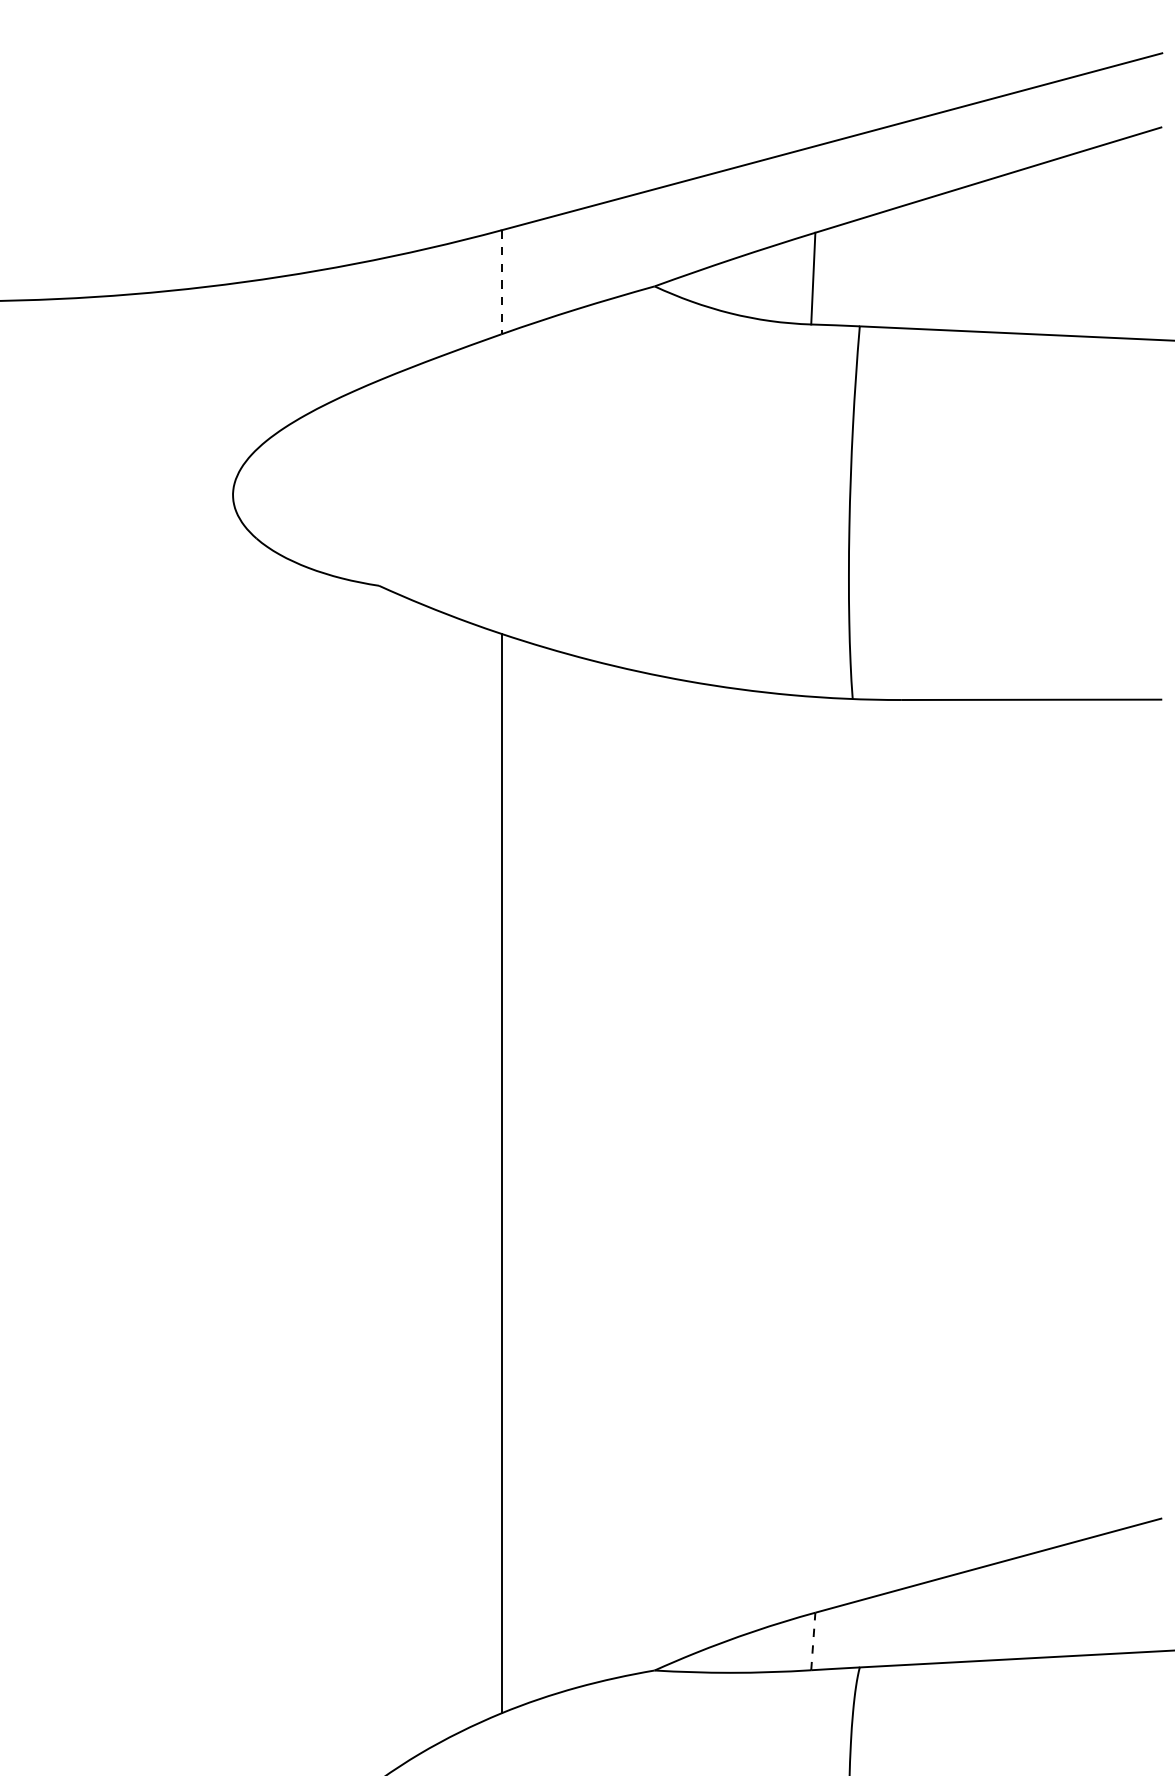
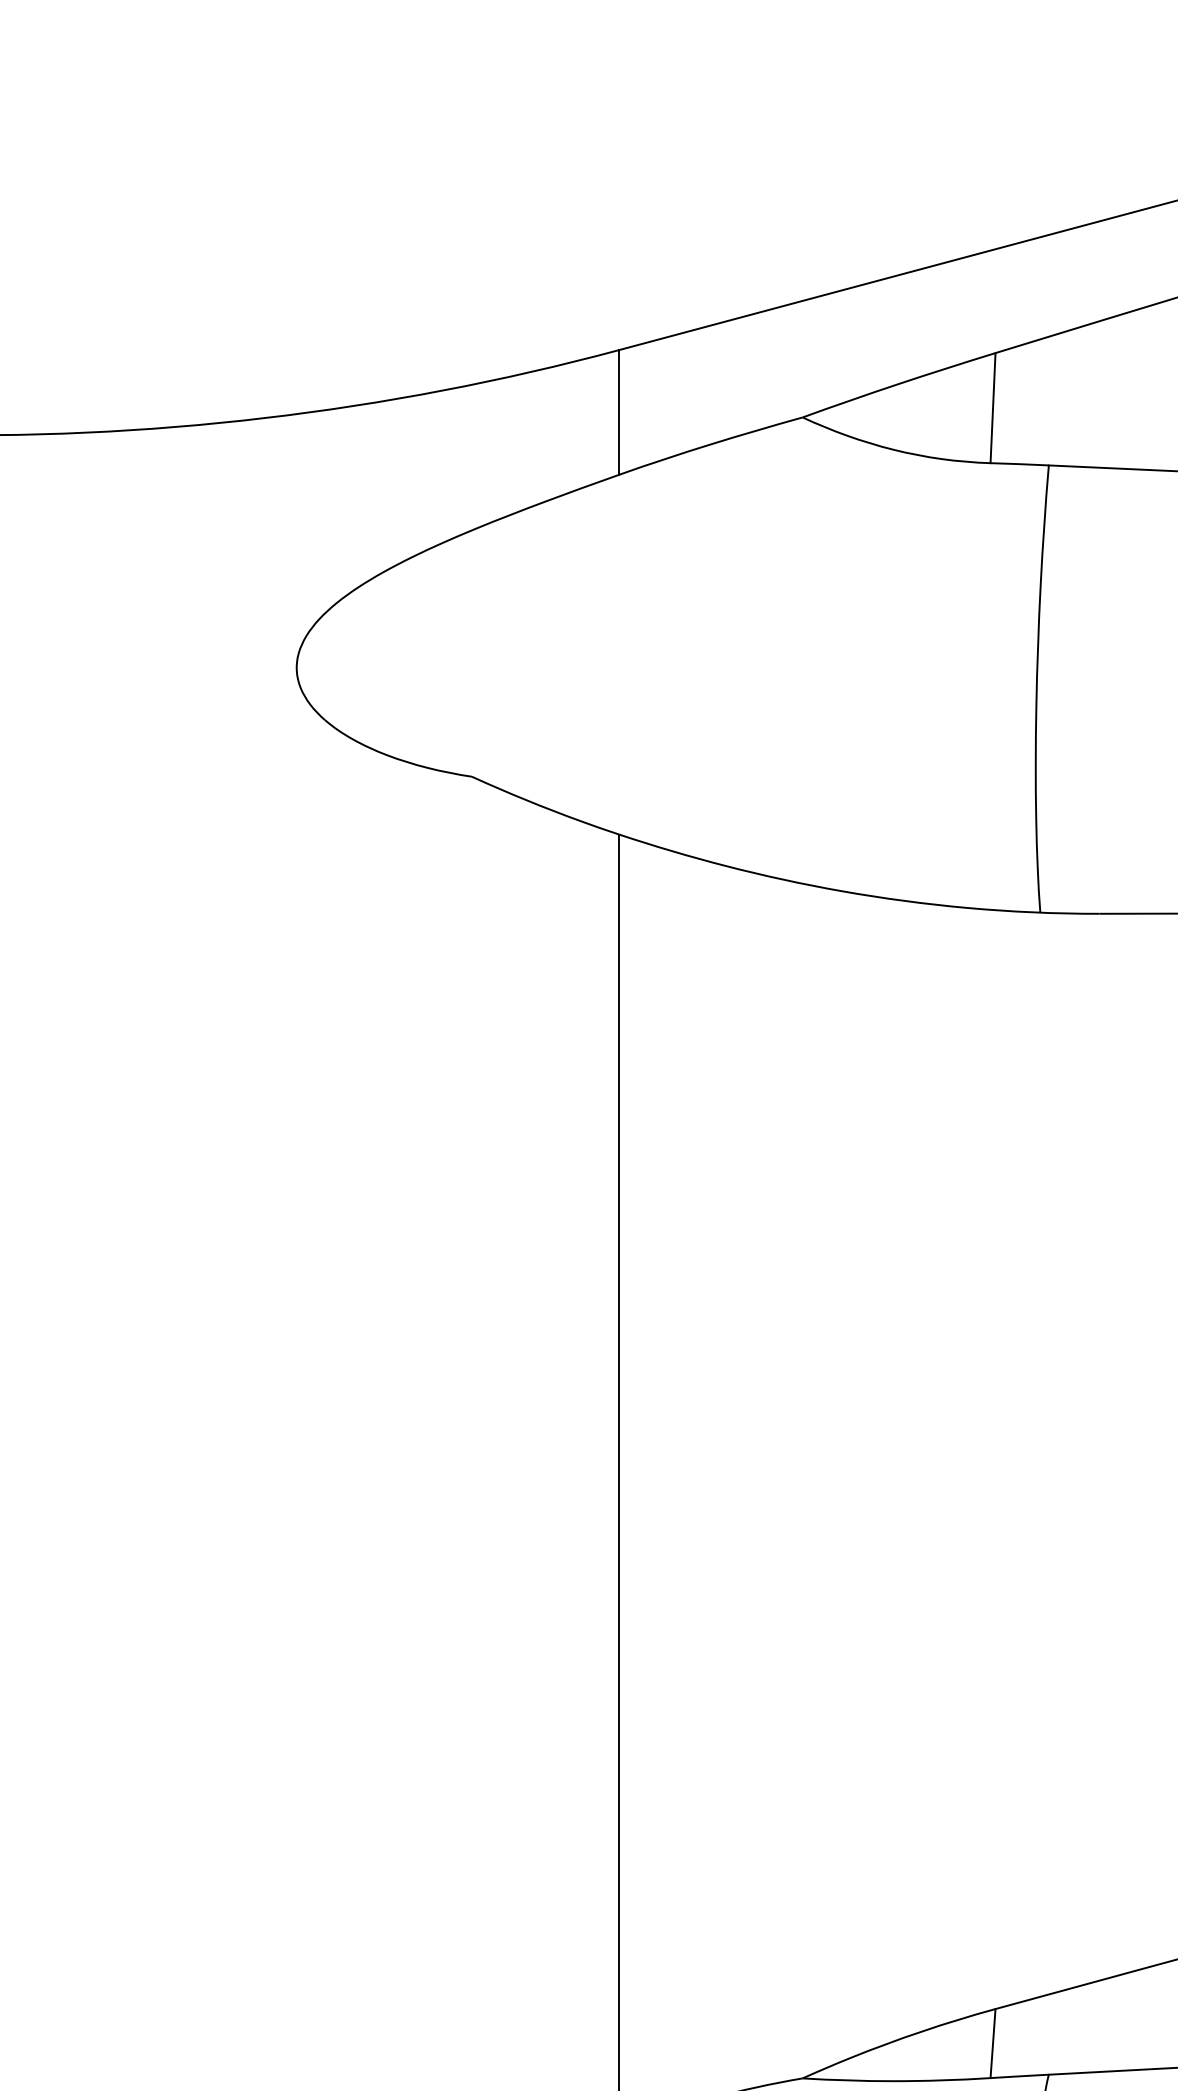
line: (501, 282) -> (618, 412), dashed -> solid
line: (813, 1641) -> (993, 2043), dashed -> solid

